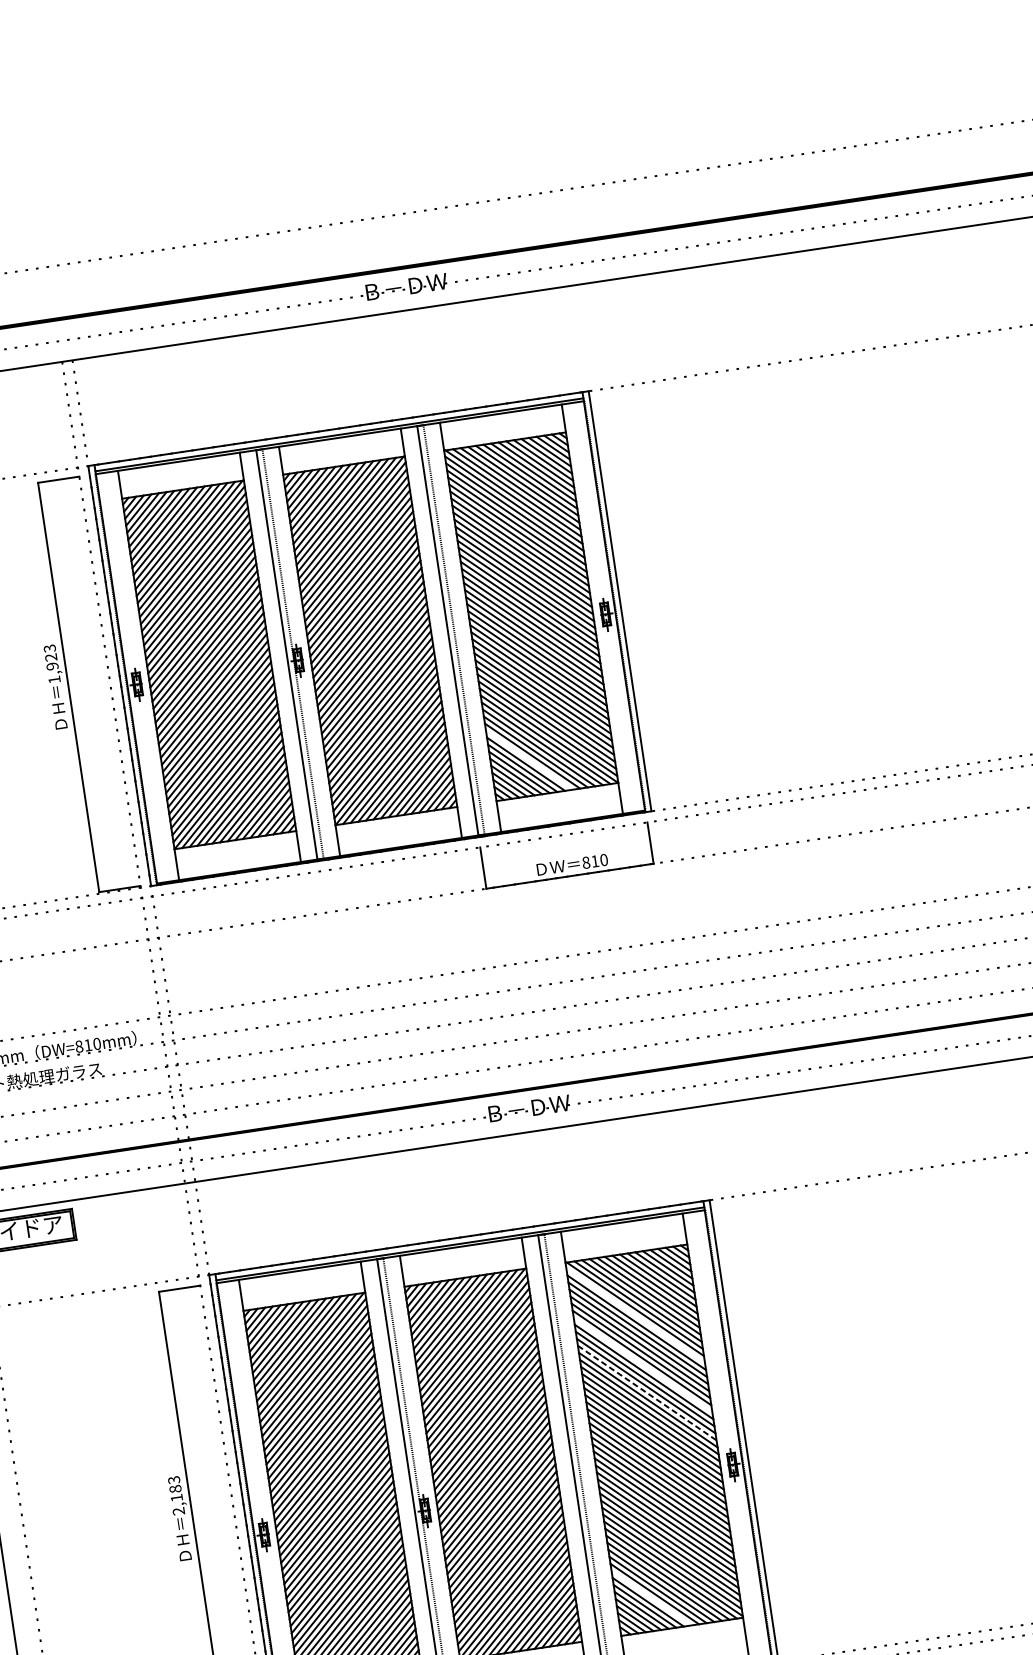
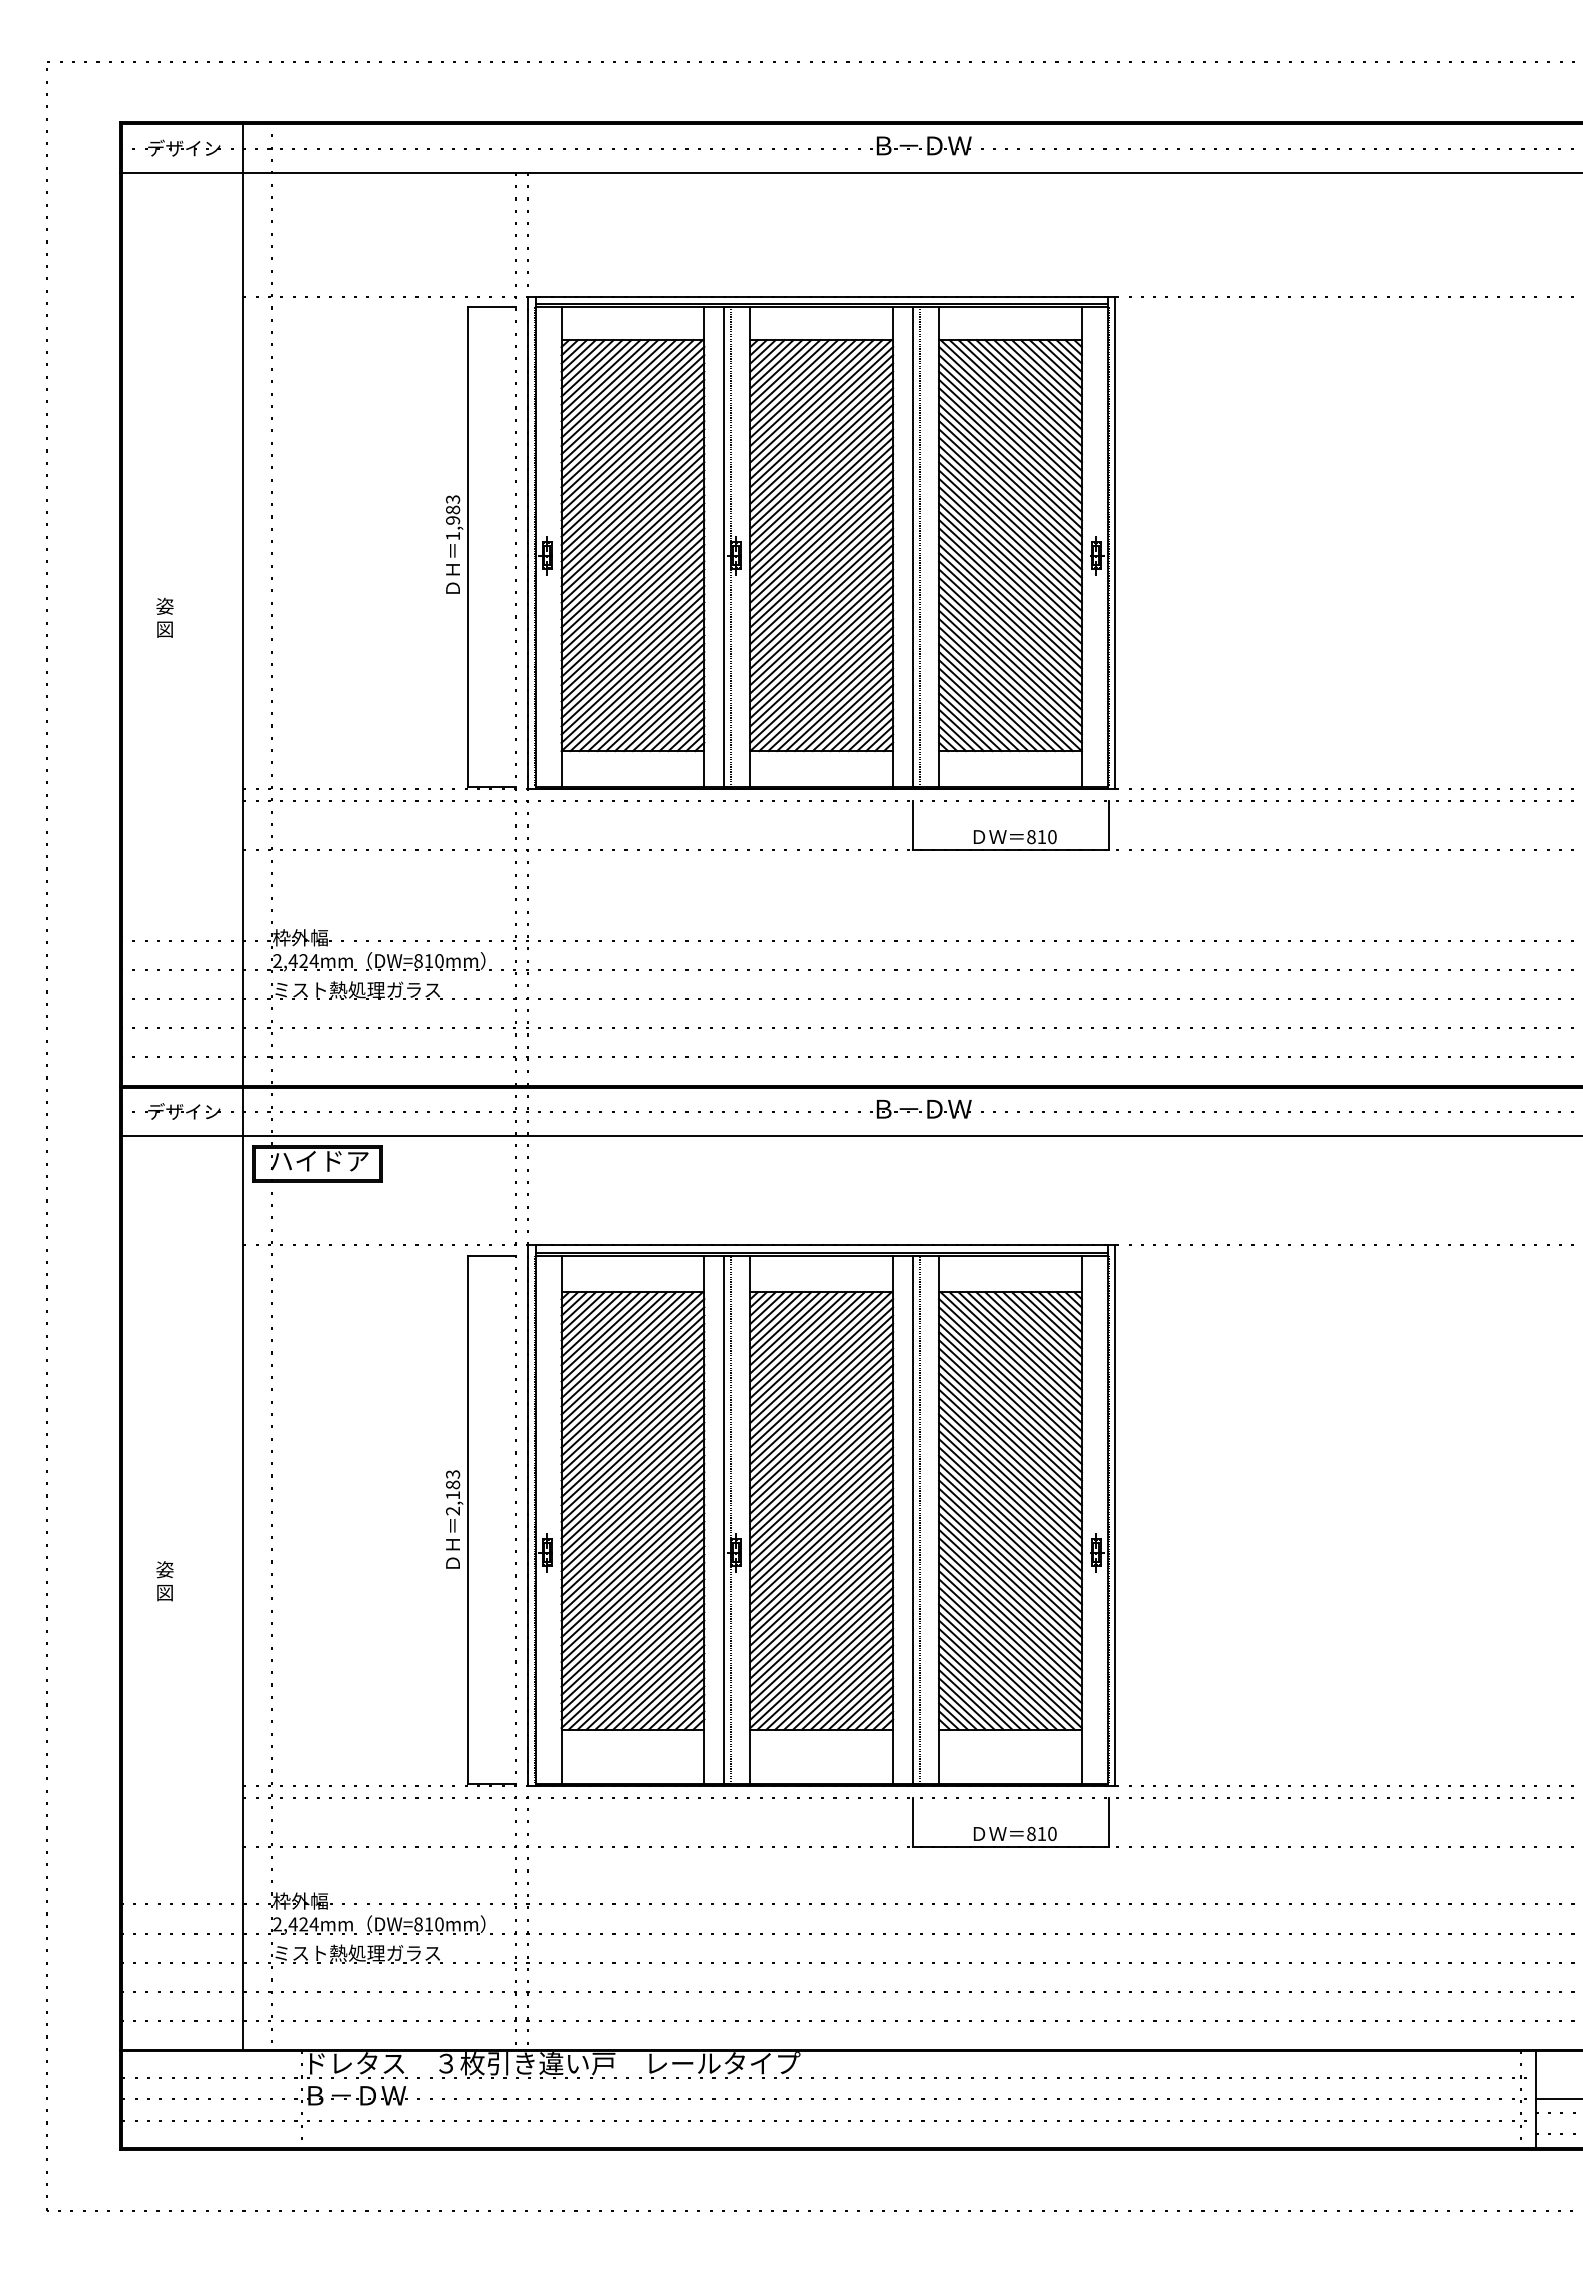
text: (51, 657) -> (453, 509), 1,923 -> 1,983
line: (529, 760) -> (983, 709), added
line: (635, 1315) -> (1010, 1364), added
line: (643, 1364) -> (1010, 1422), added
line: (647, 1393) -> (1010, 1456), dashed -> solid
line: (651, 1597) -> (980, 1691), added

